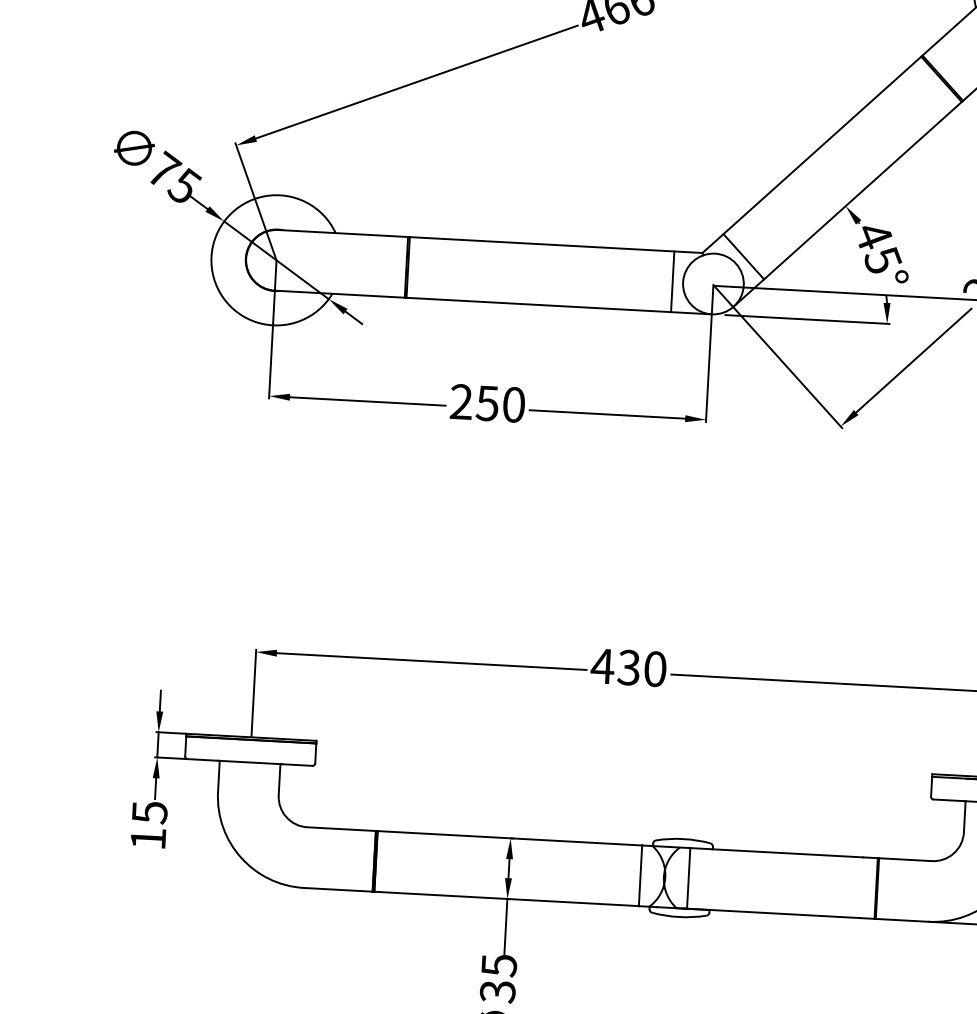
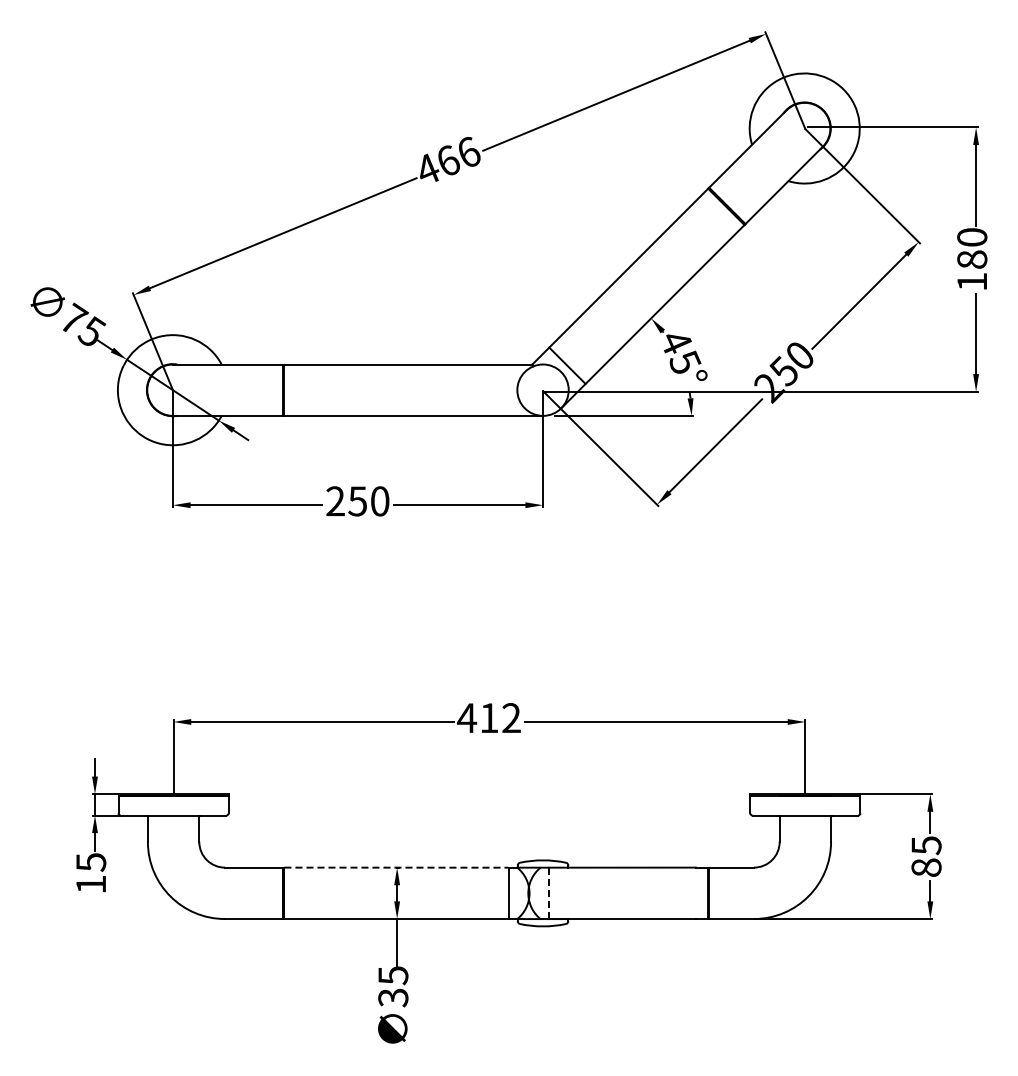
line: (672, 280) -> (508, 389), removed
text: (641, 668) -> (499, 718), 430 -> 412
line: (511, 838) -> (397, 867), solid -> dashed
line: (688, 878) -> (549, 893), solid -> dashed

